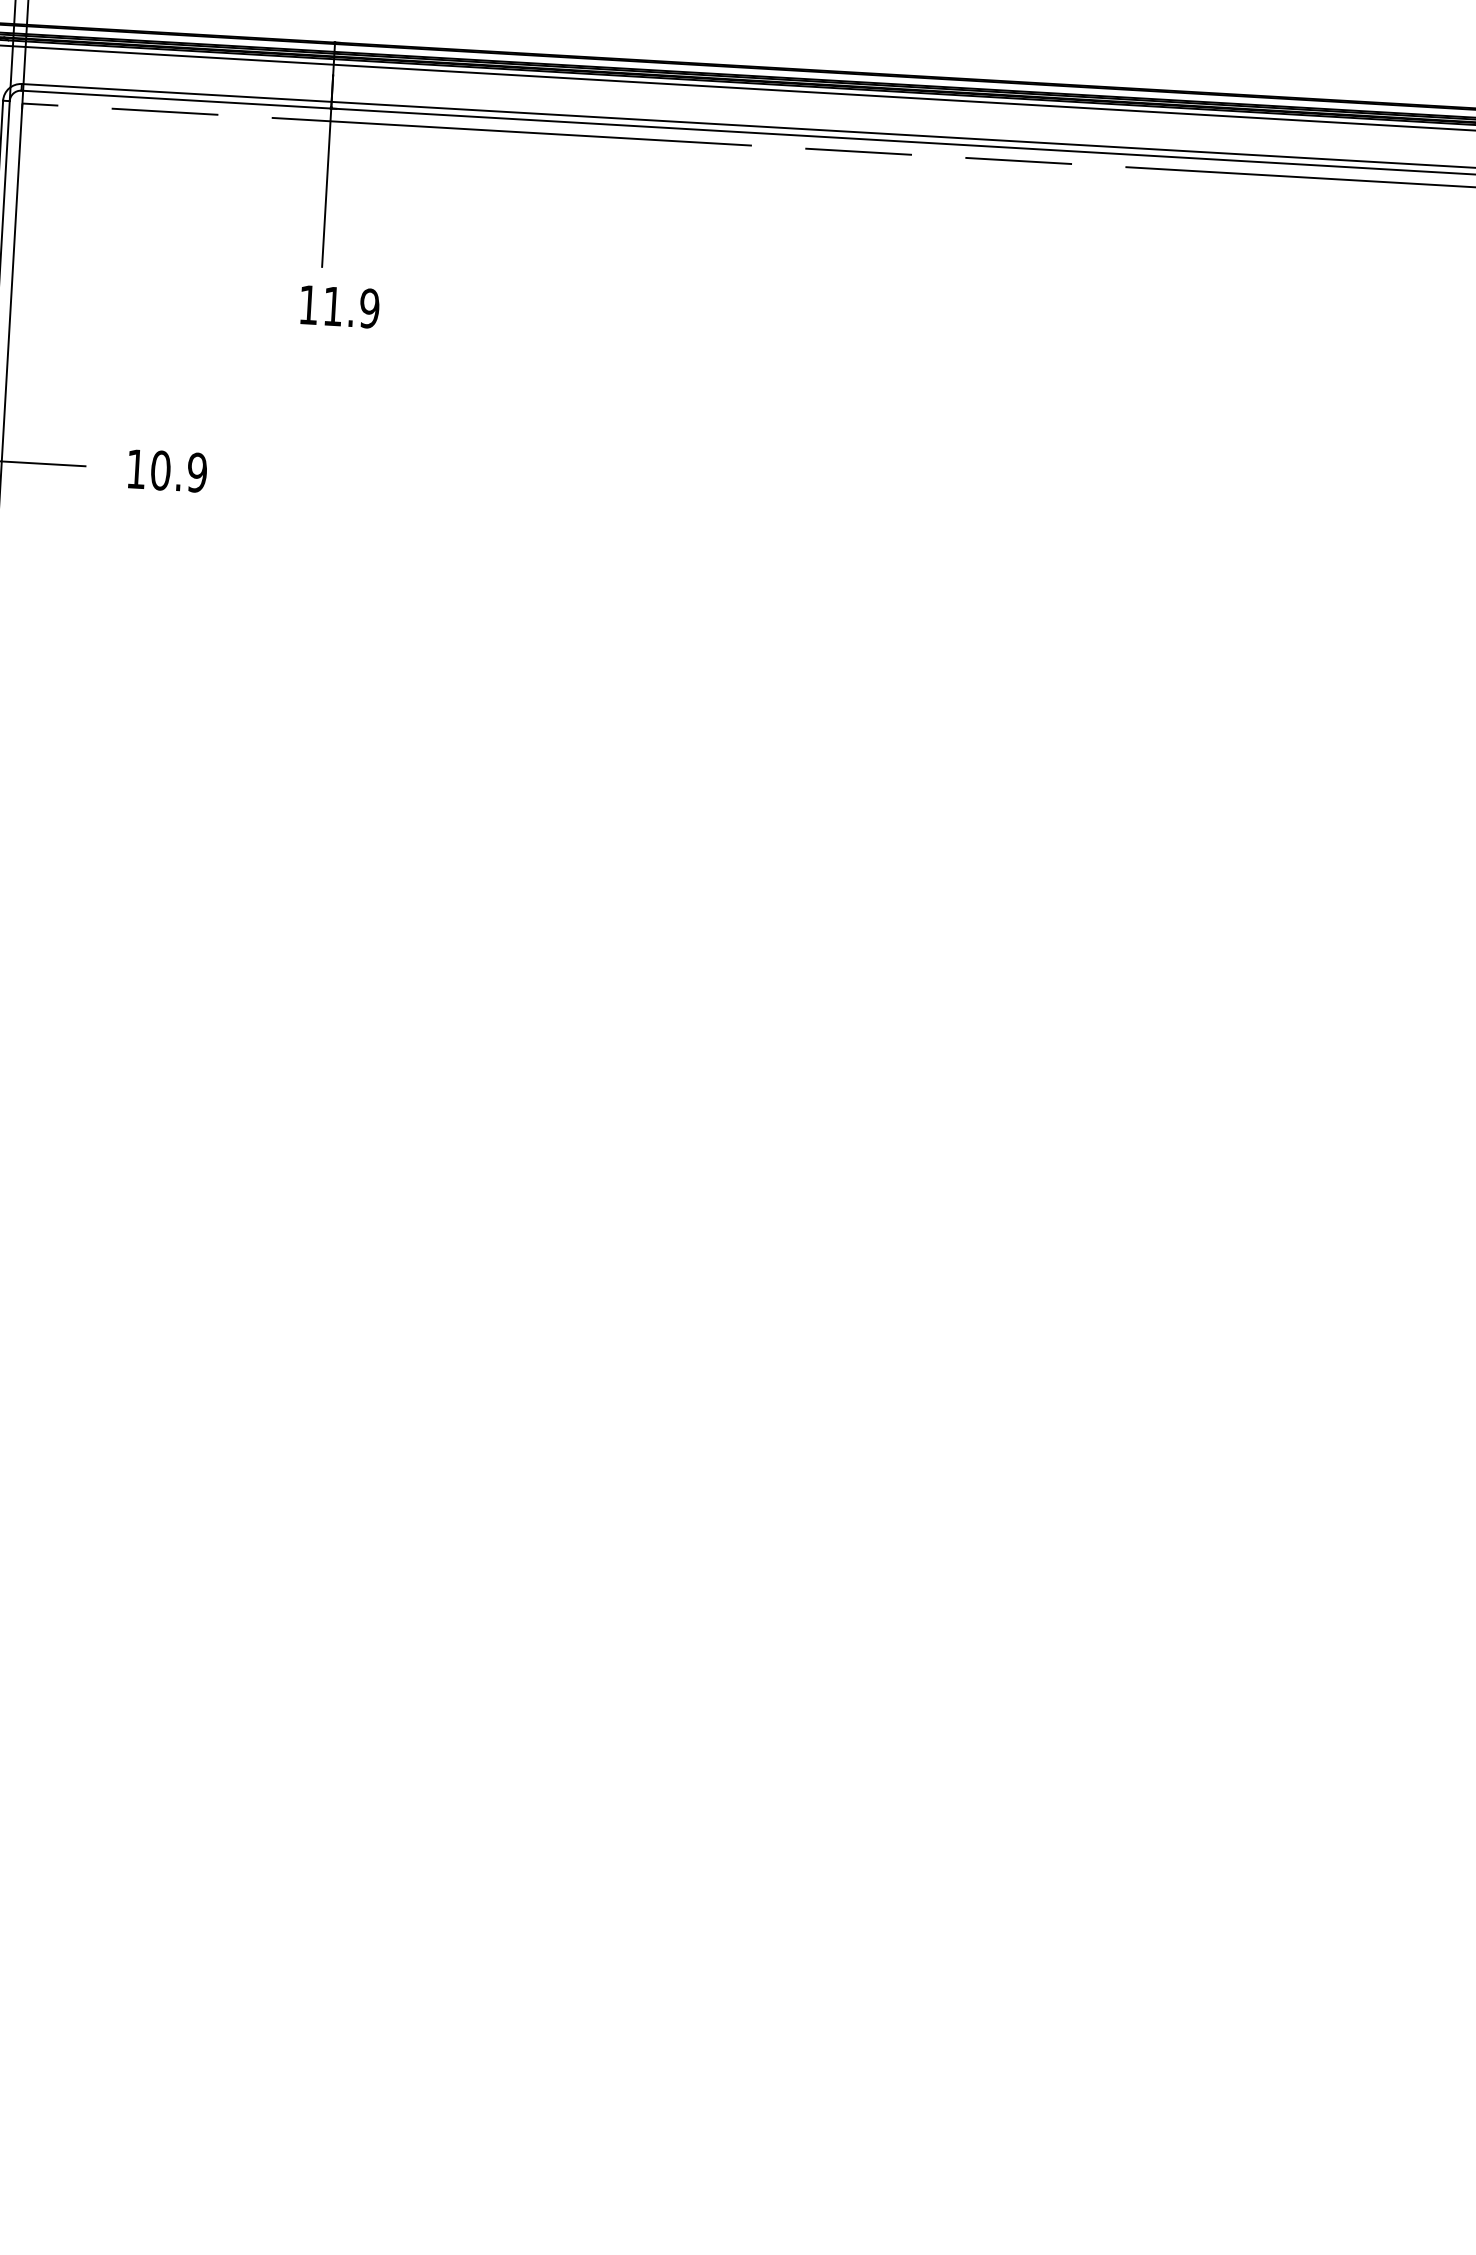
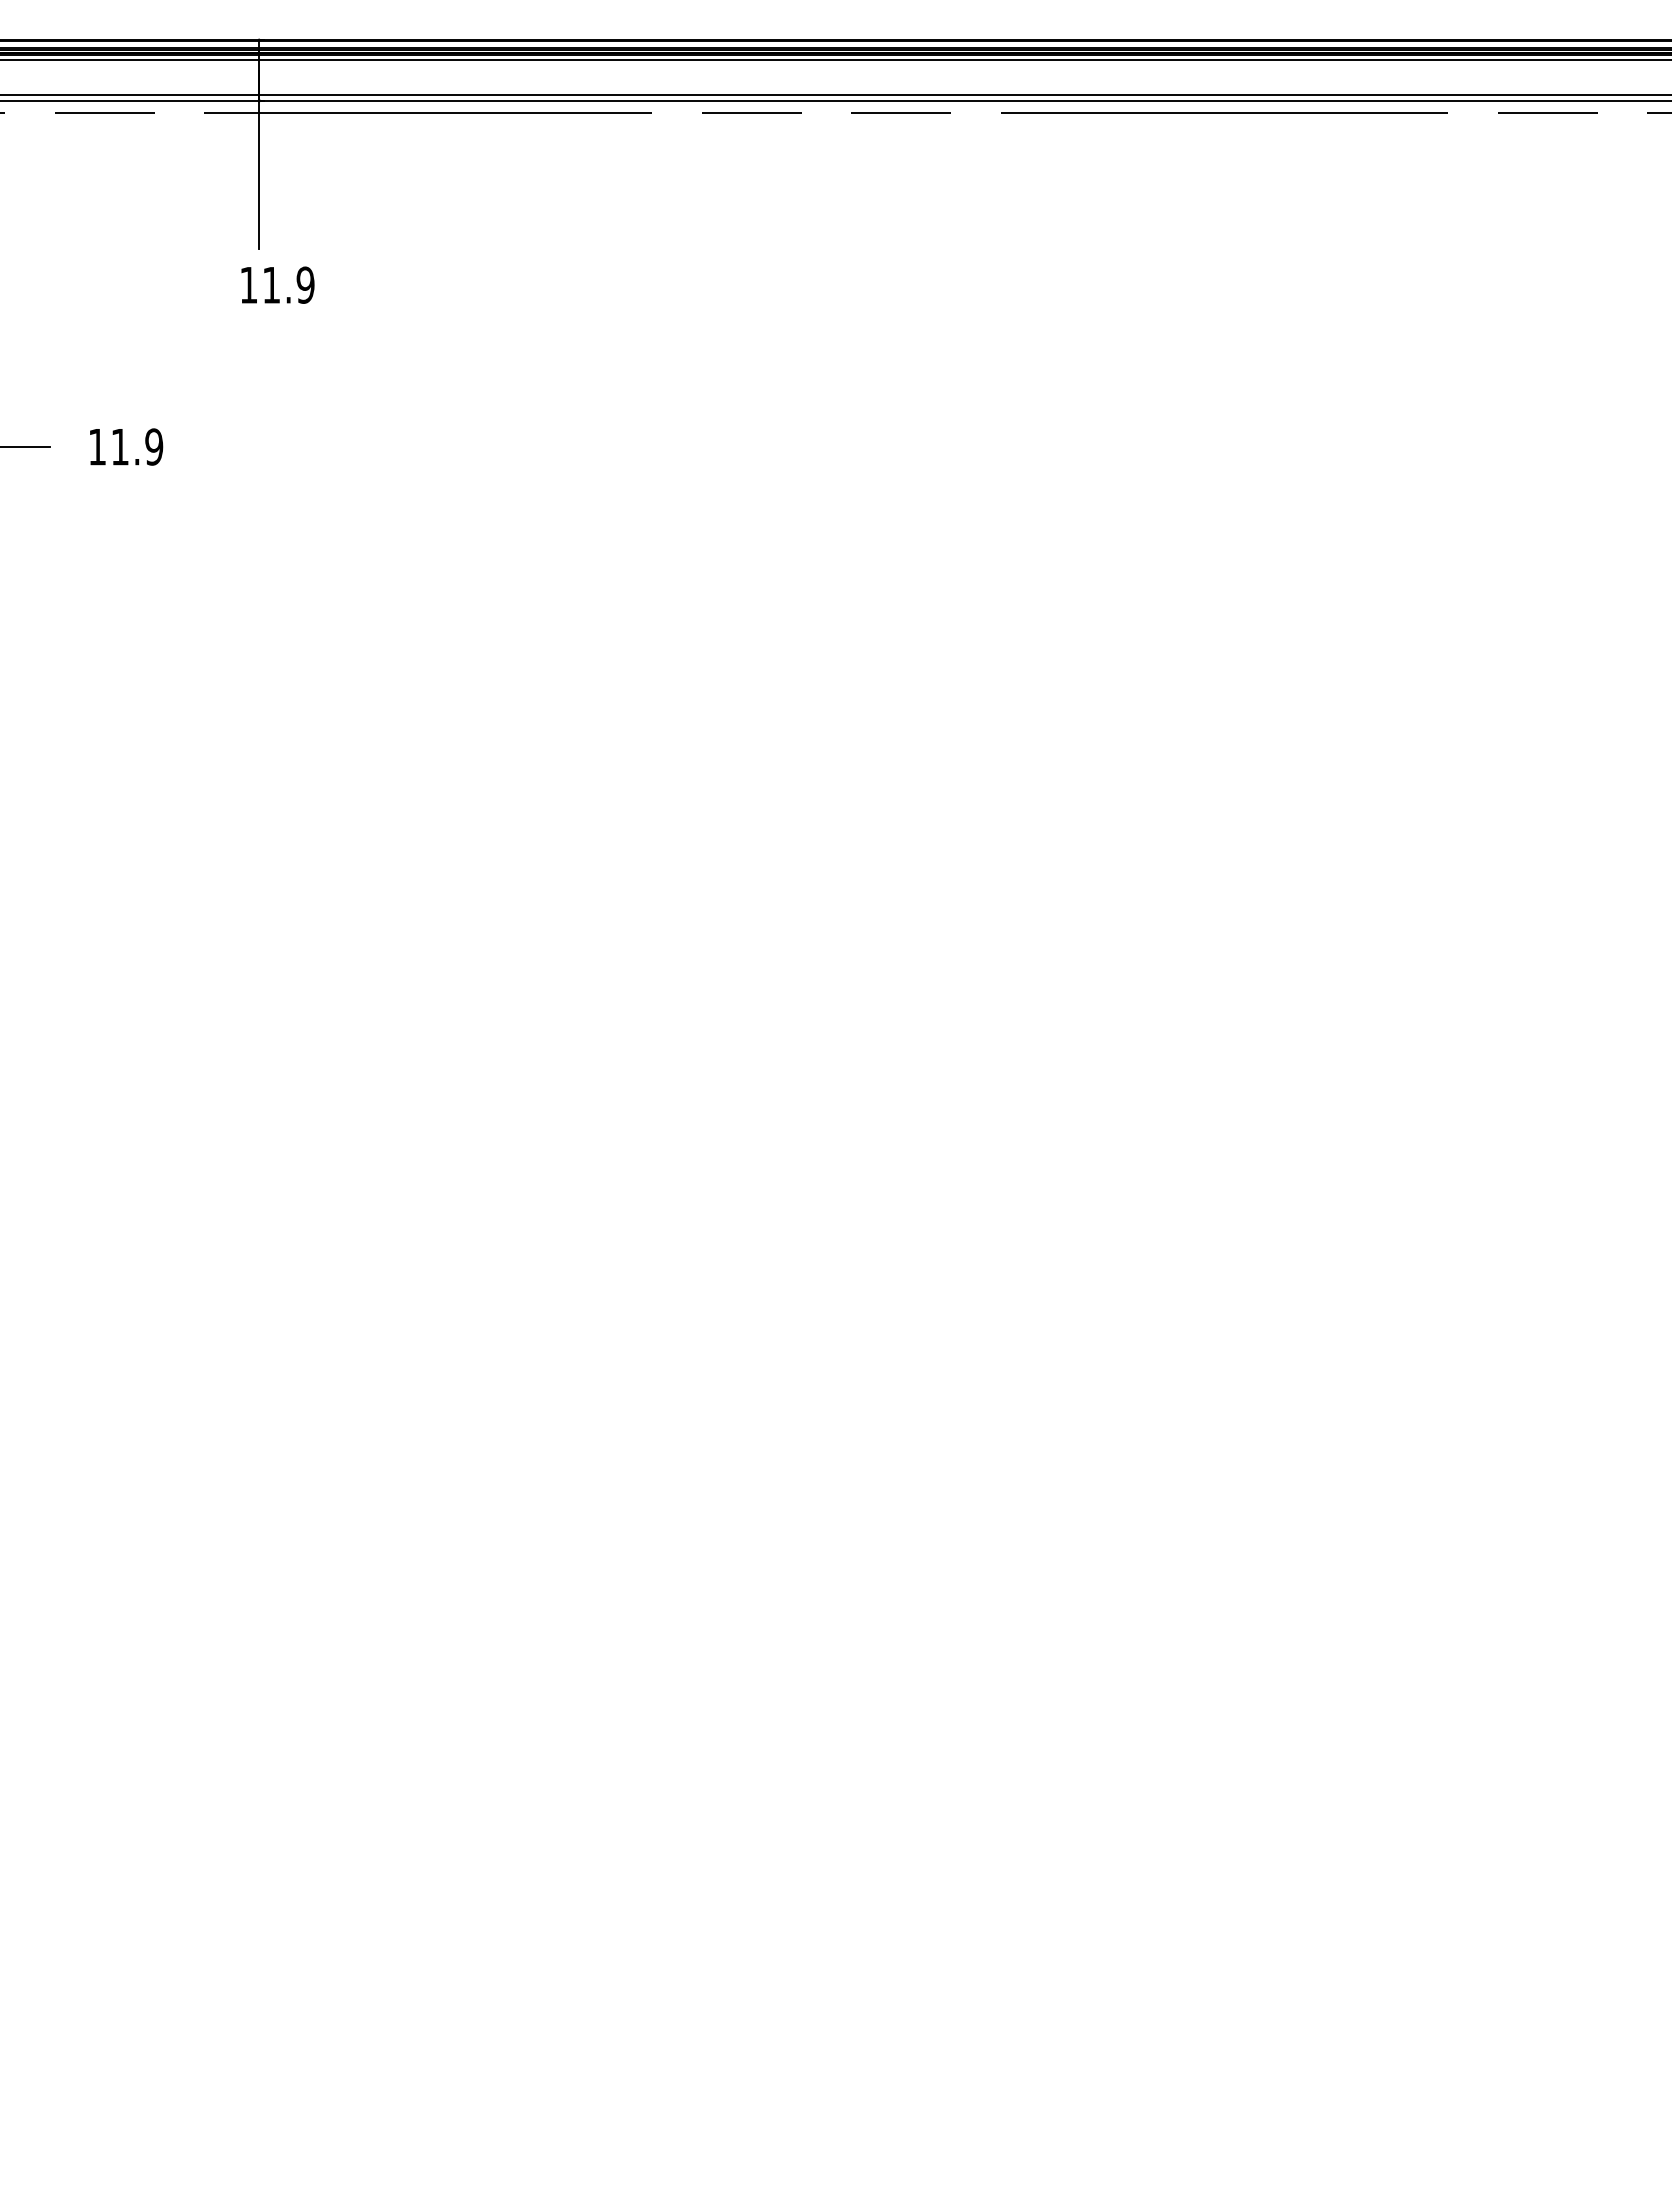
text: (161, 470) -> (120, 446), 10.9 -> 11.9

